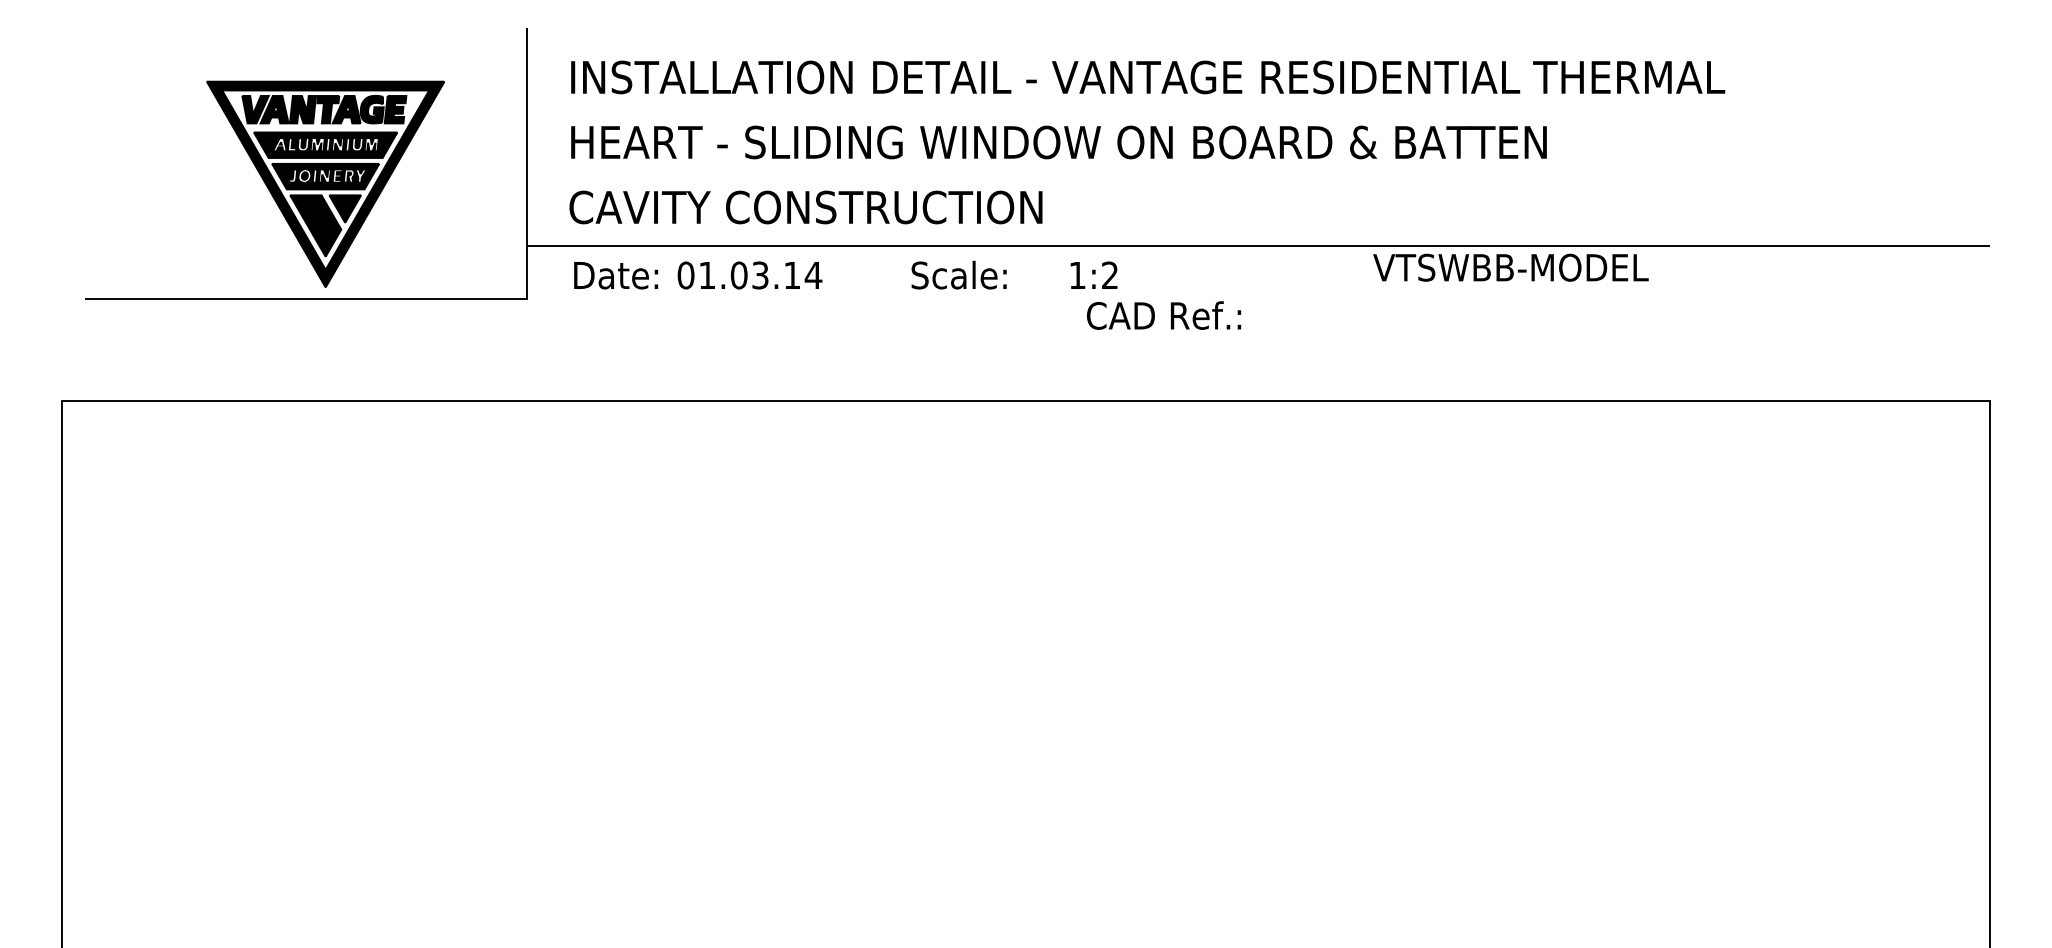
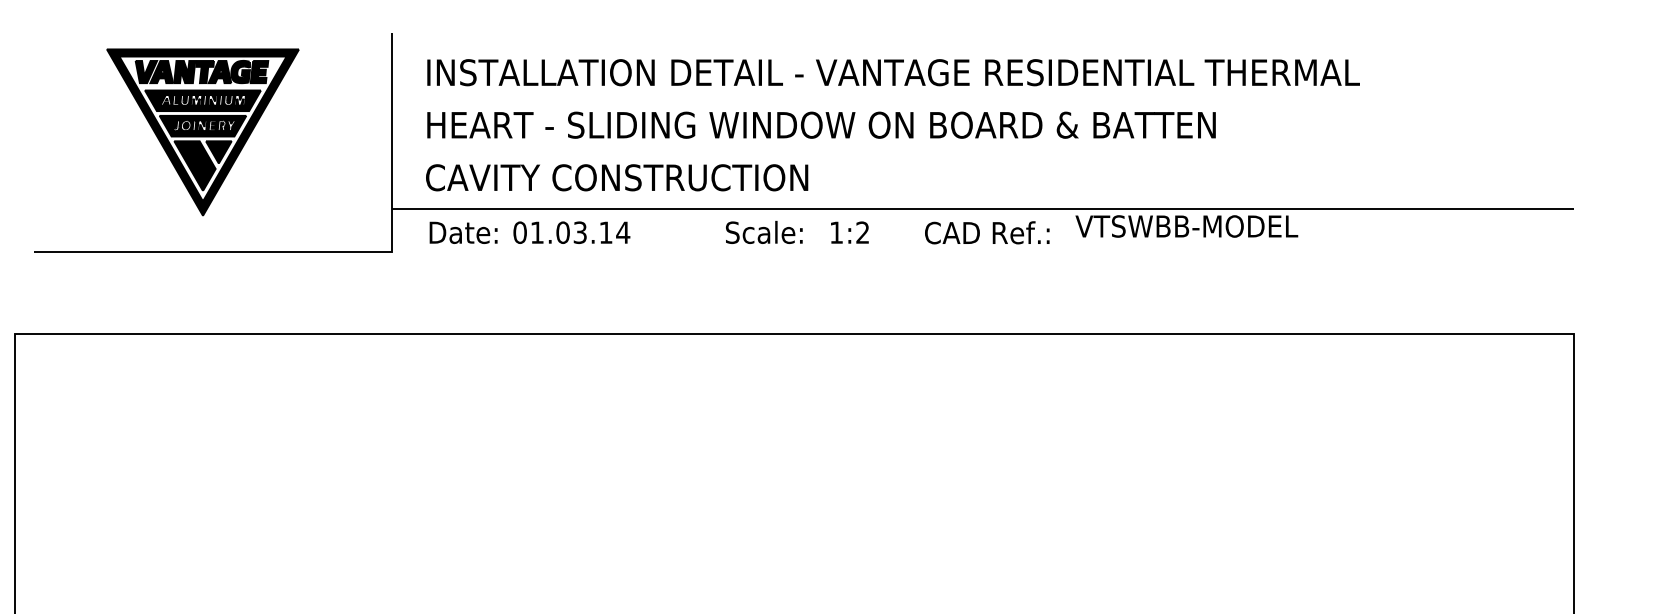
part: (325, 183) -> (202, 131), moved
text: (958, 274) -> (763, 231), moved
text: (1164, 315) -> (987, 232), moved

